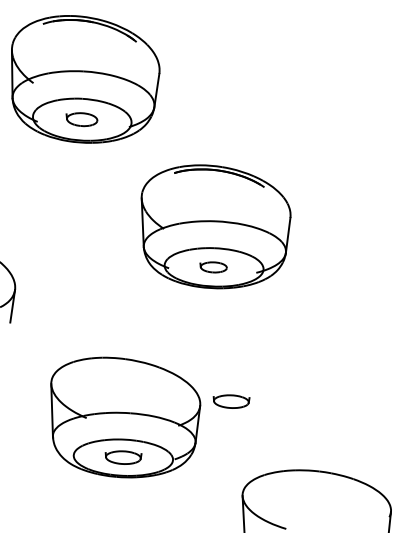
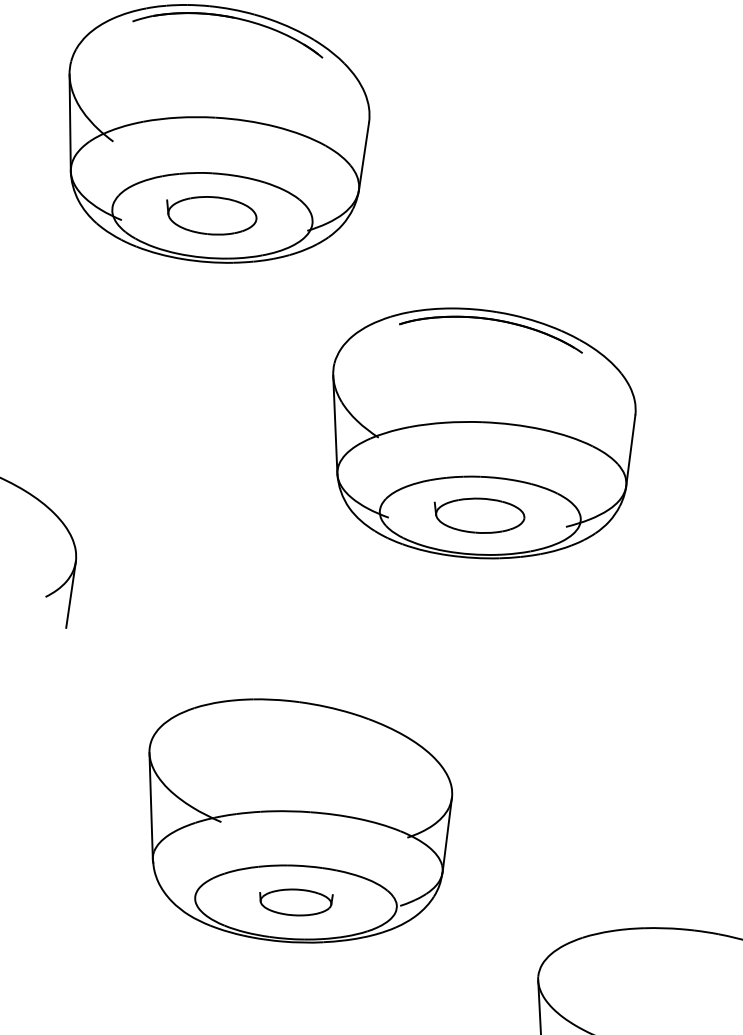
part: (81, 119) -> (210, 215), size x1.43
part: (213, 267) -> (479, 516), size x1.67
part: (231, 401) -> (515, 788), removed

